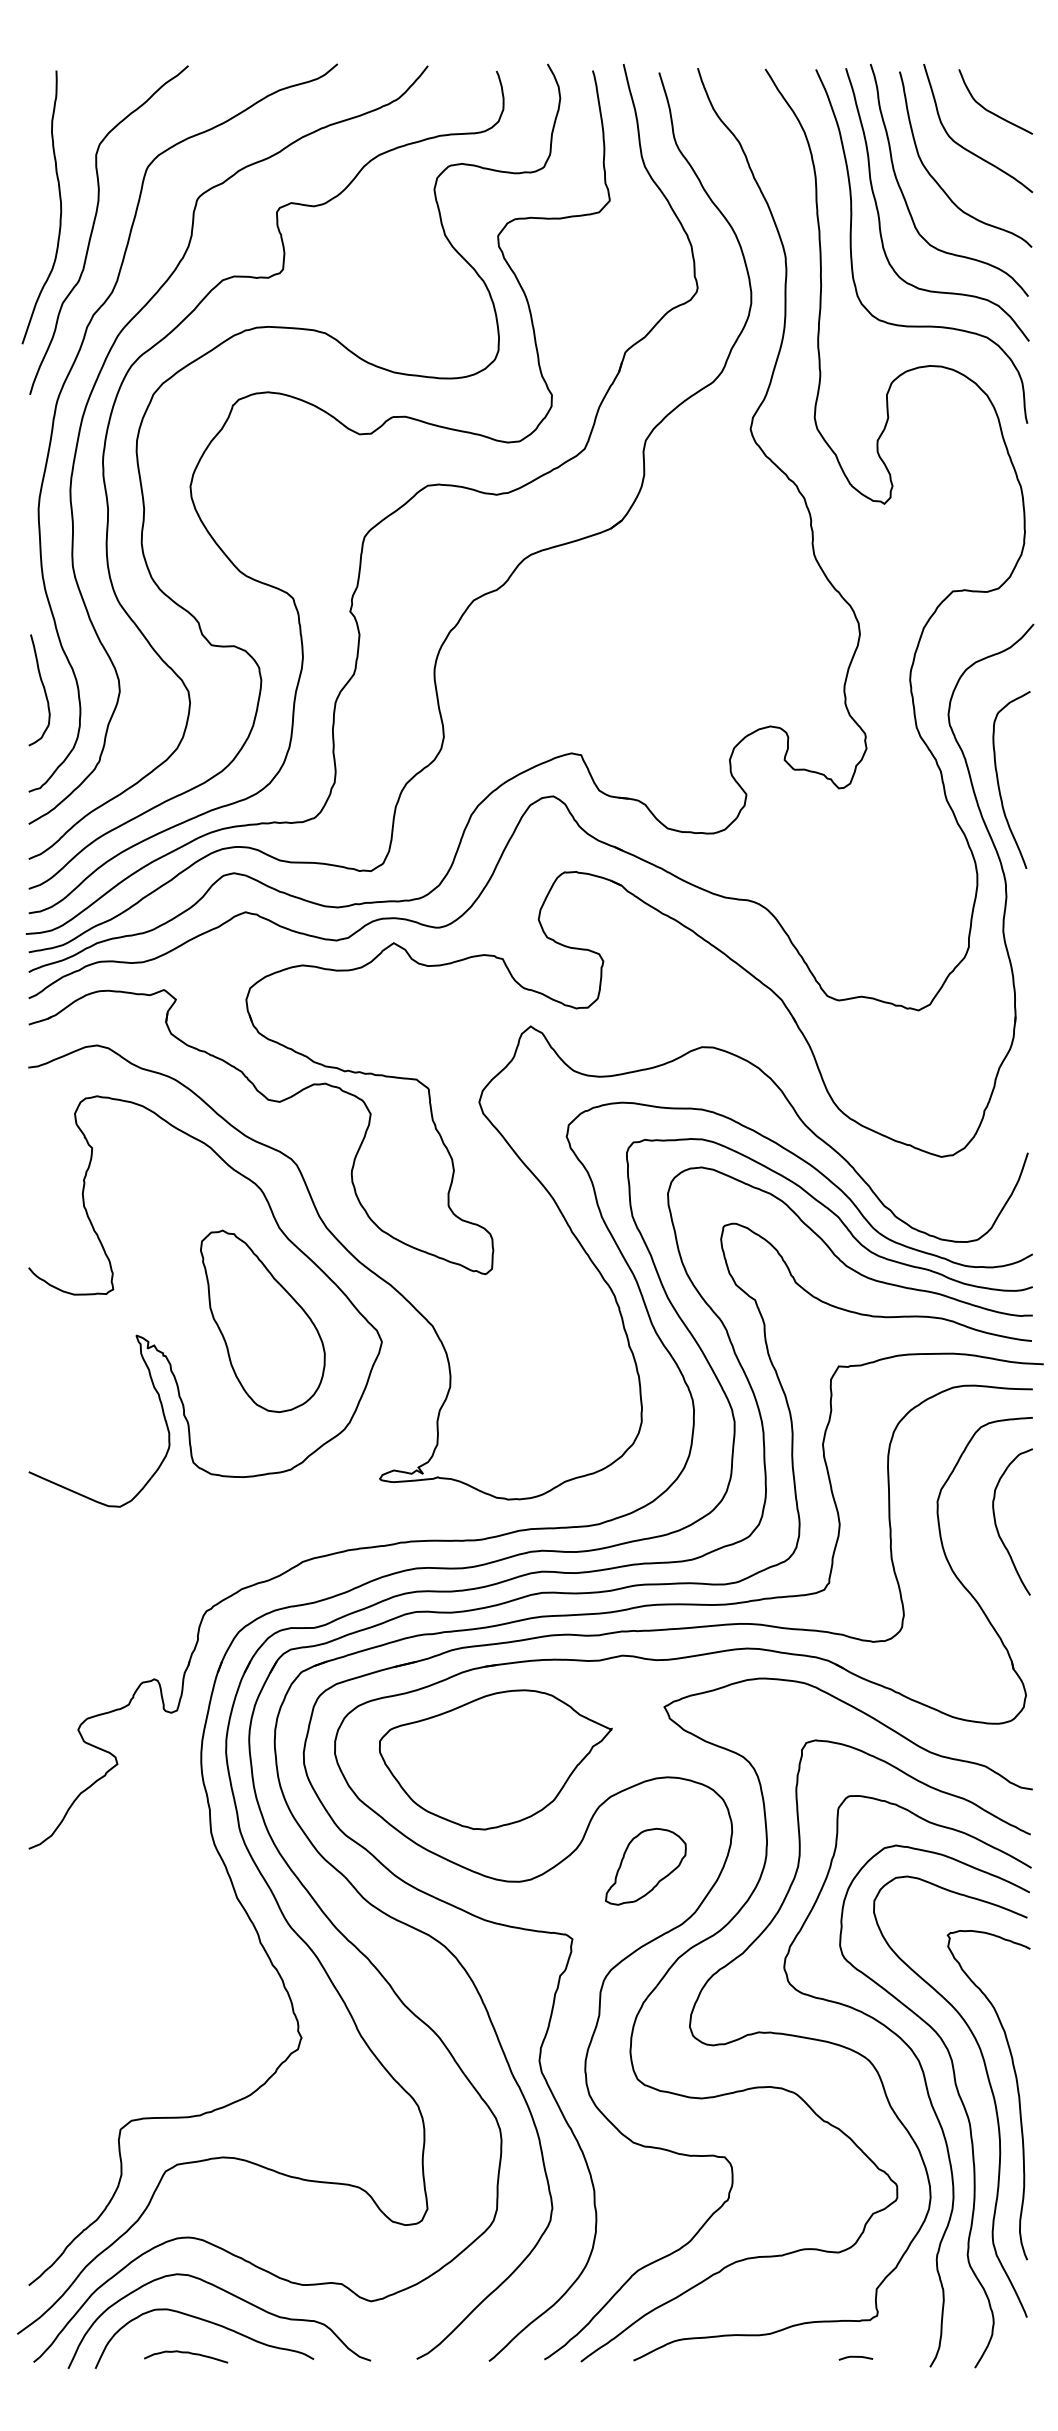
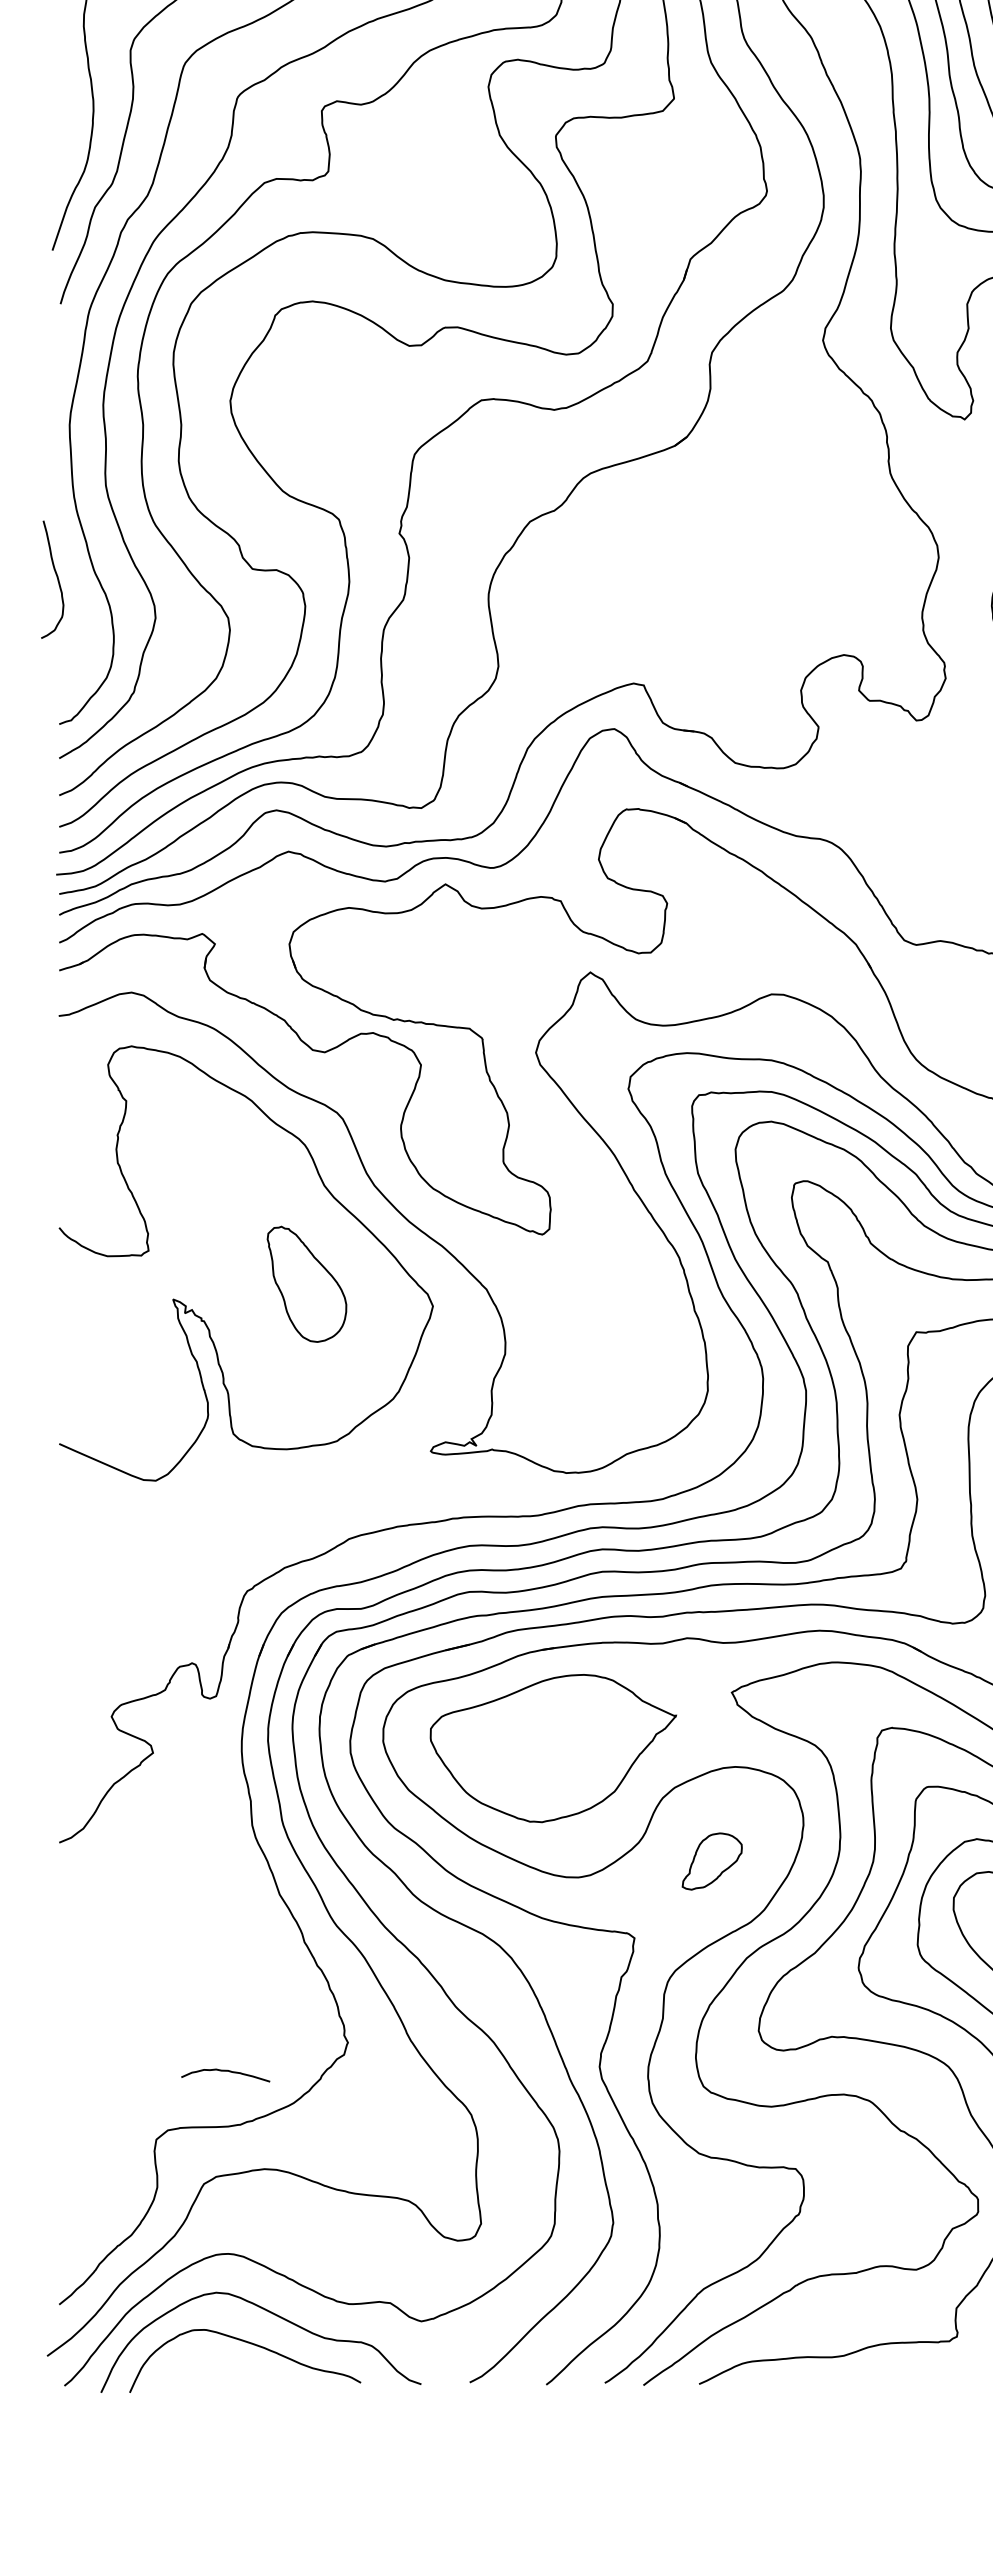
curve: (43, 689) -> (56, 578), moved
part: (262, 1320) -> (306, 1283), size x0.6
part: (645, 1866) -> (711, 1861), size x0.7
curve: (186, 2353) -> (226, 2071), moved
curve: (855, 2357) -> (934, 2380), removed

